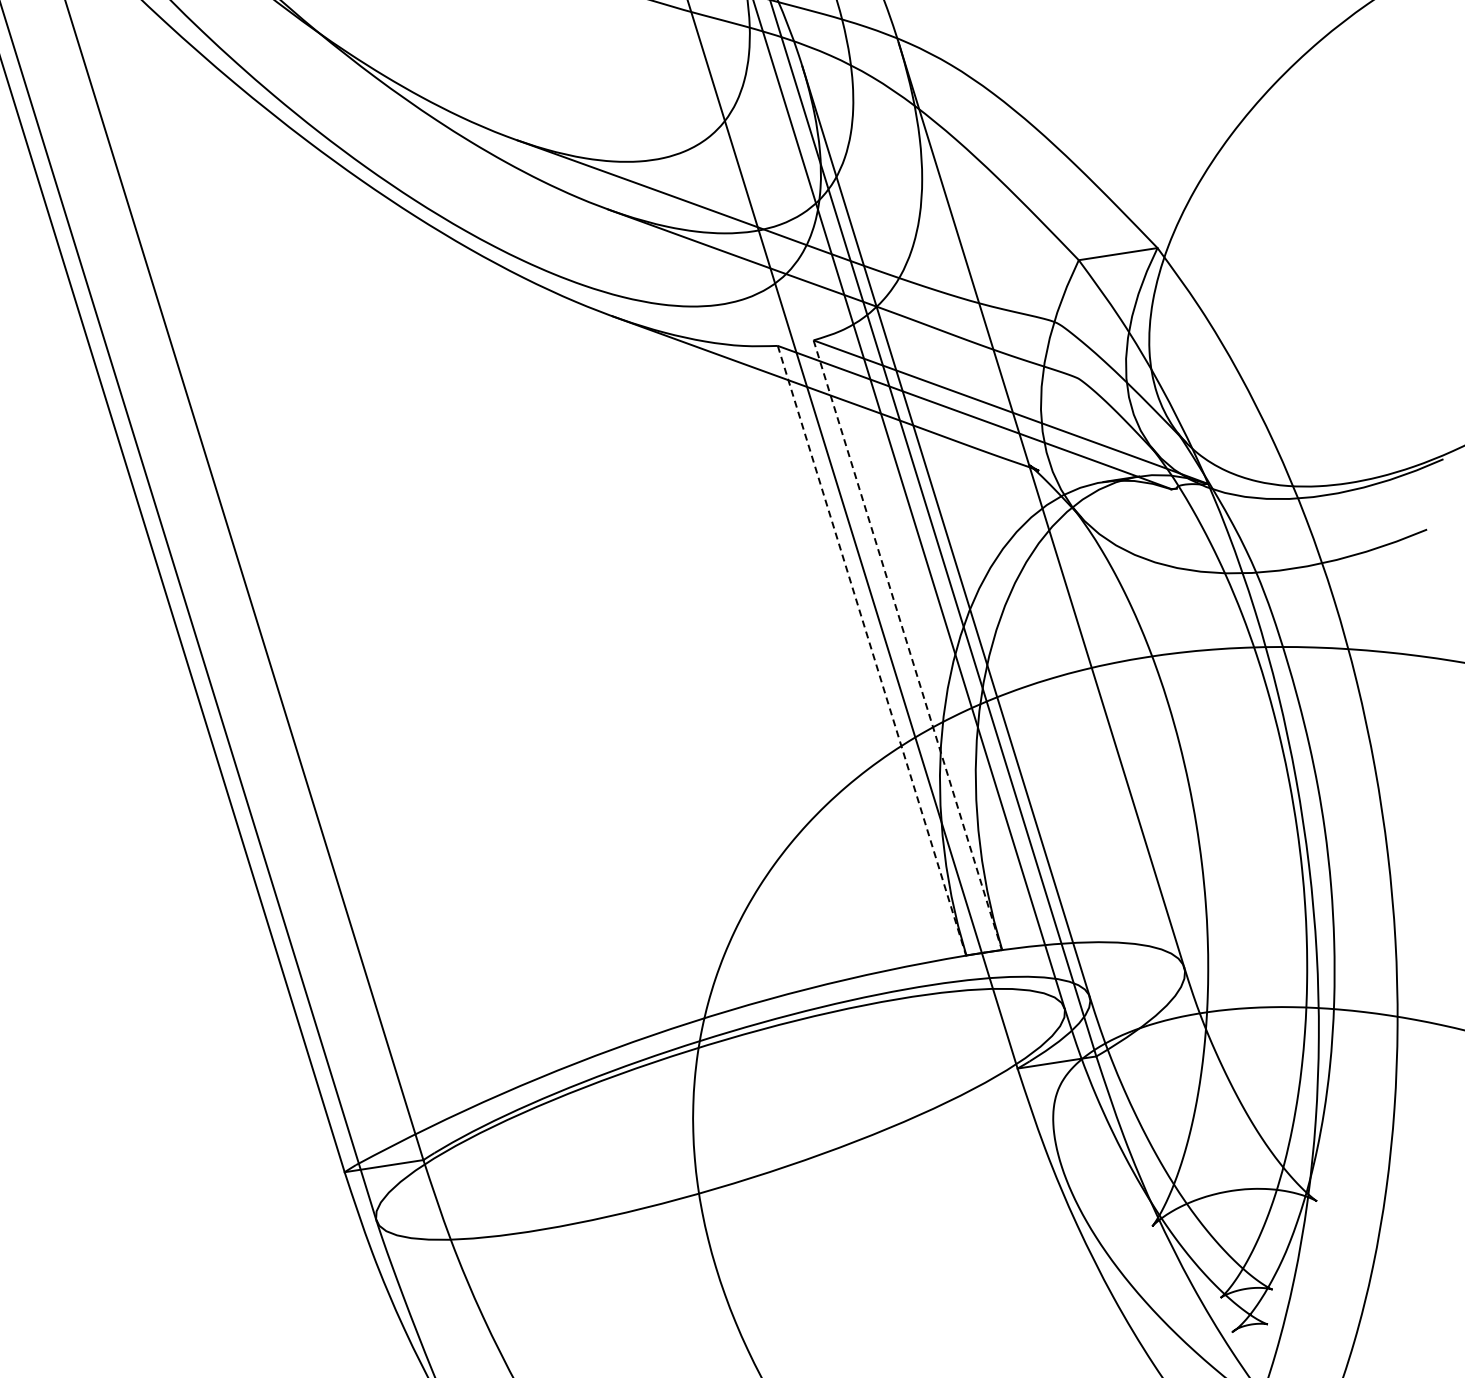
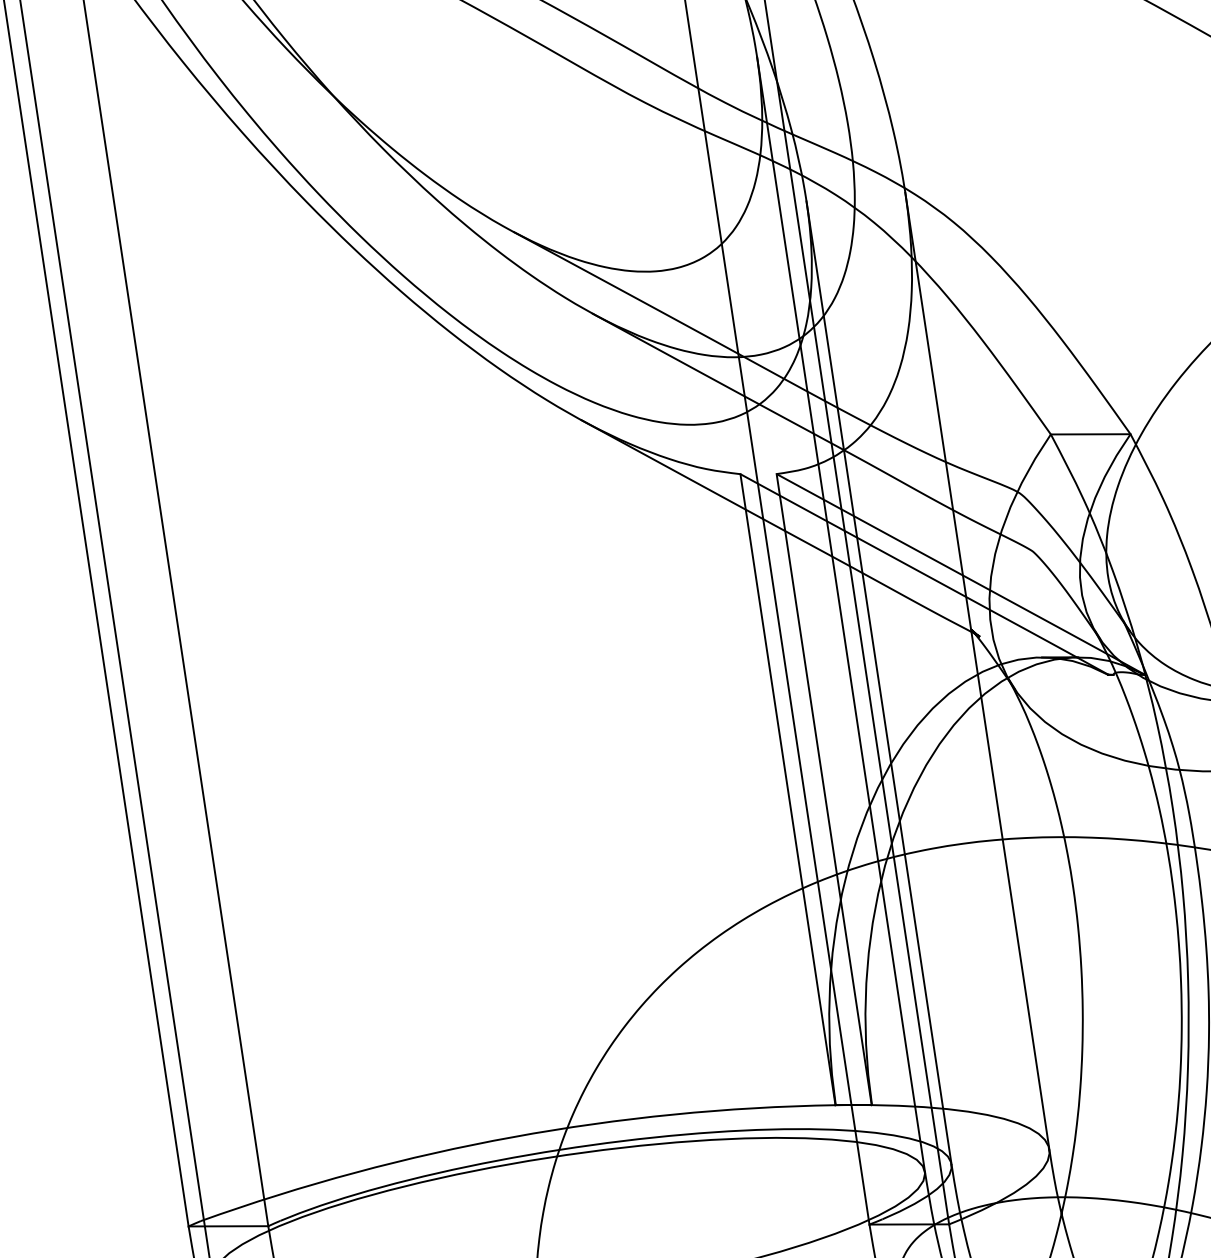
line: (907, 645) -> (823, 789), dashed -> solid
line: (872, 651) -> (788, 790), dashed -> solid

